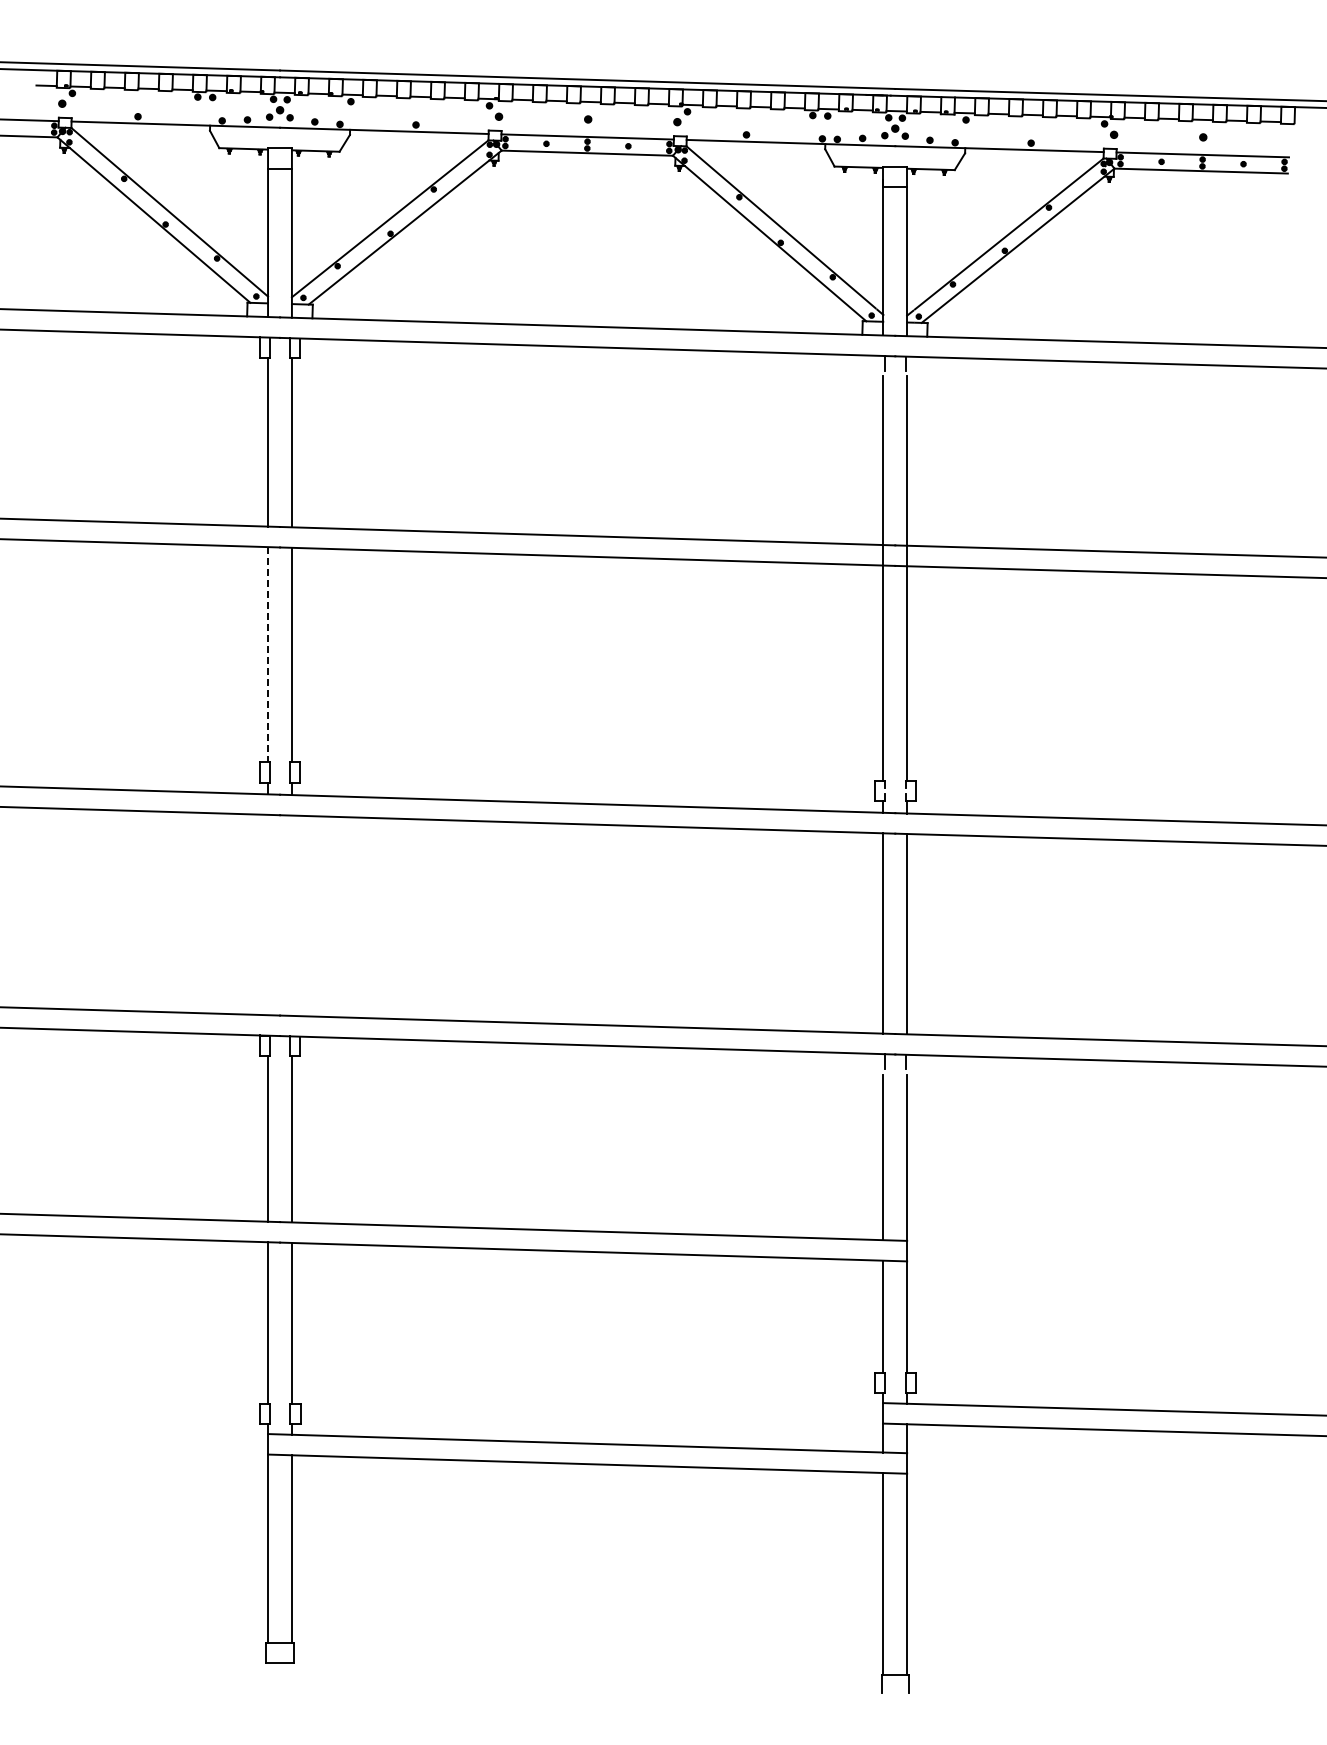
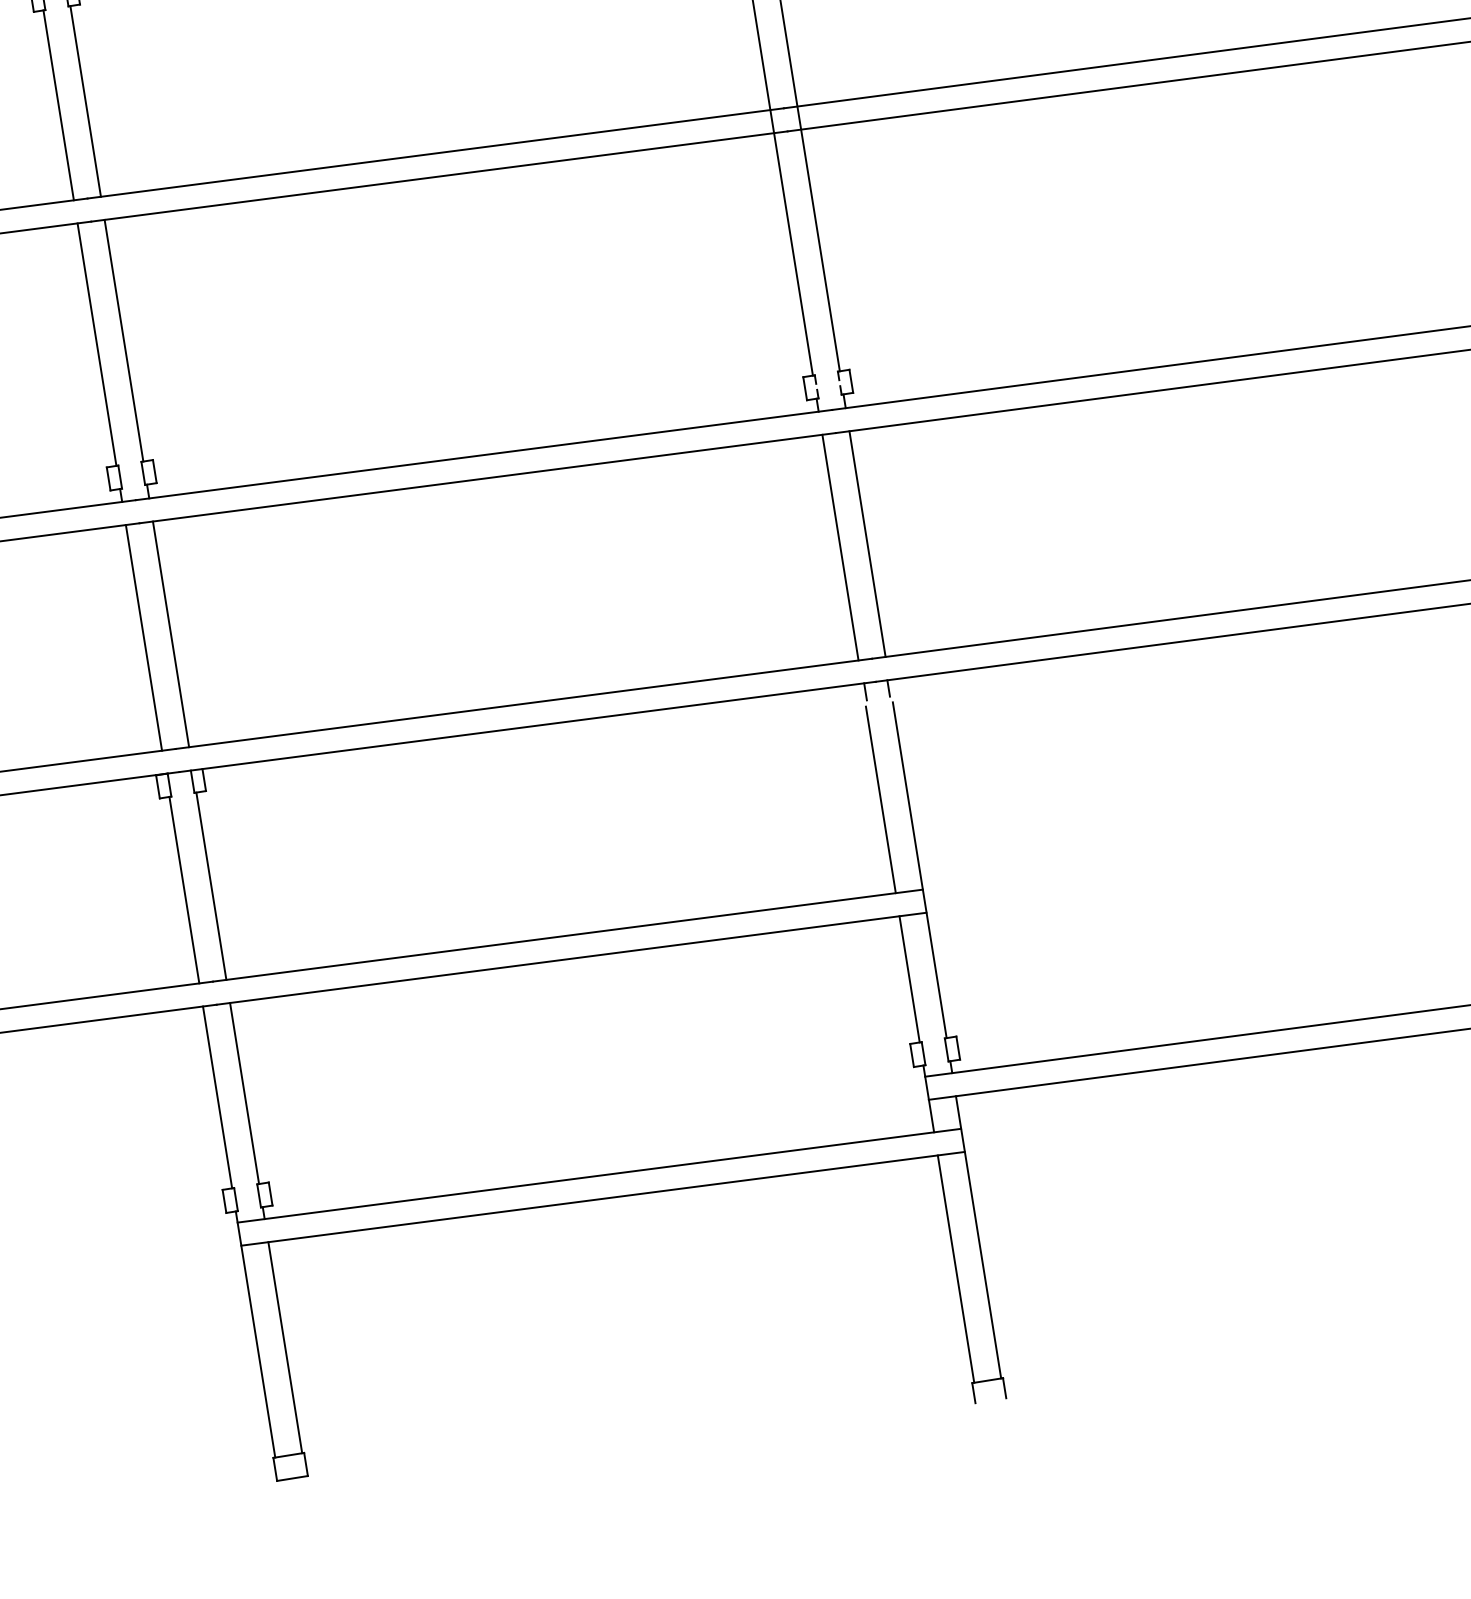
line: (268, 654) -> (97, 344), dashed -> solid
line: (268, 914) -> (144, 637), added
line: (291, 915) -> (170, 634), added

